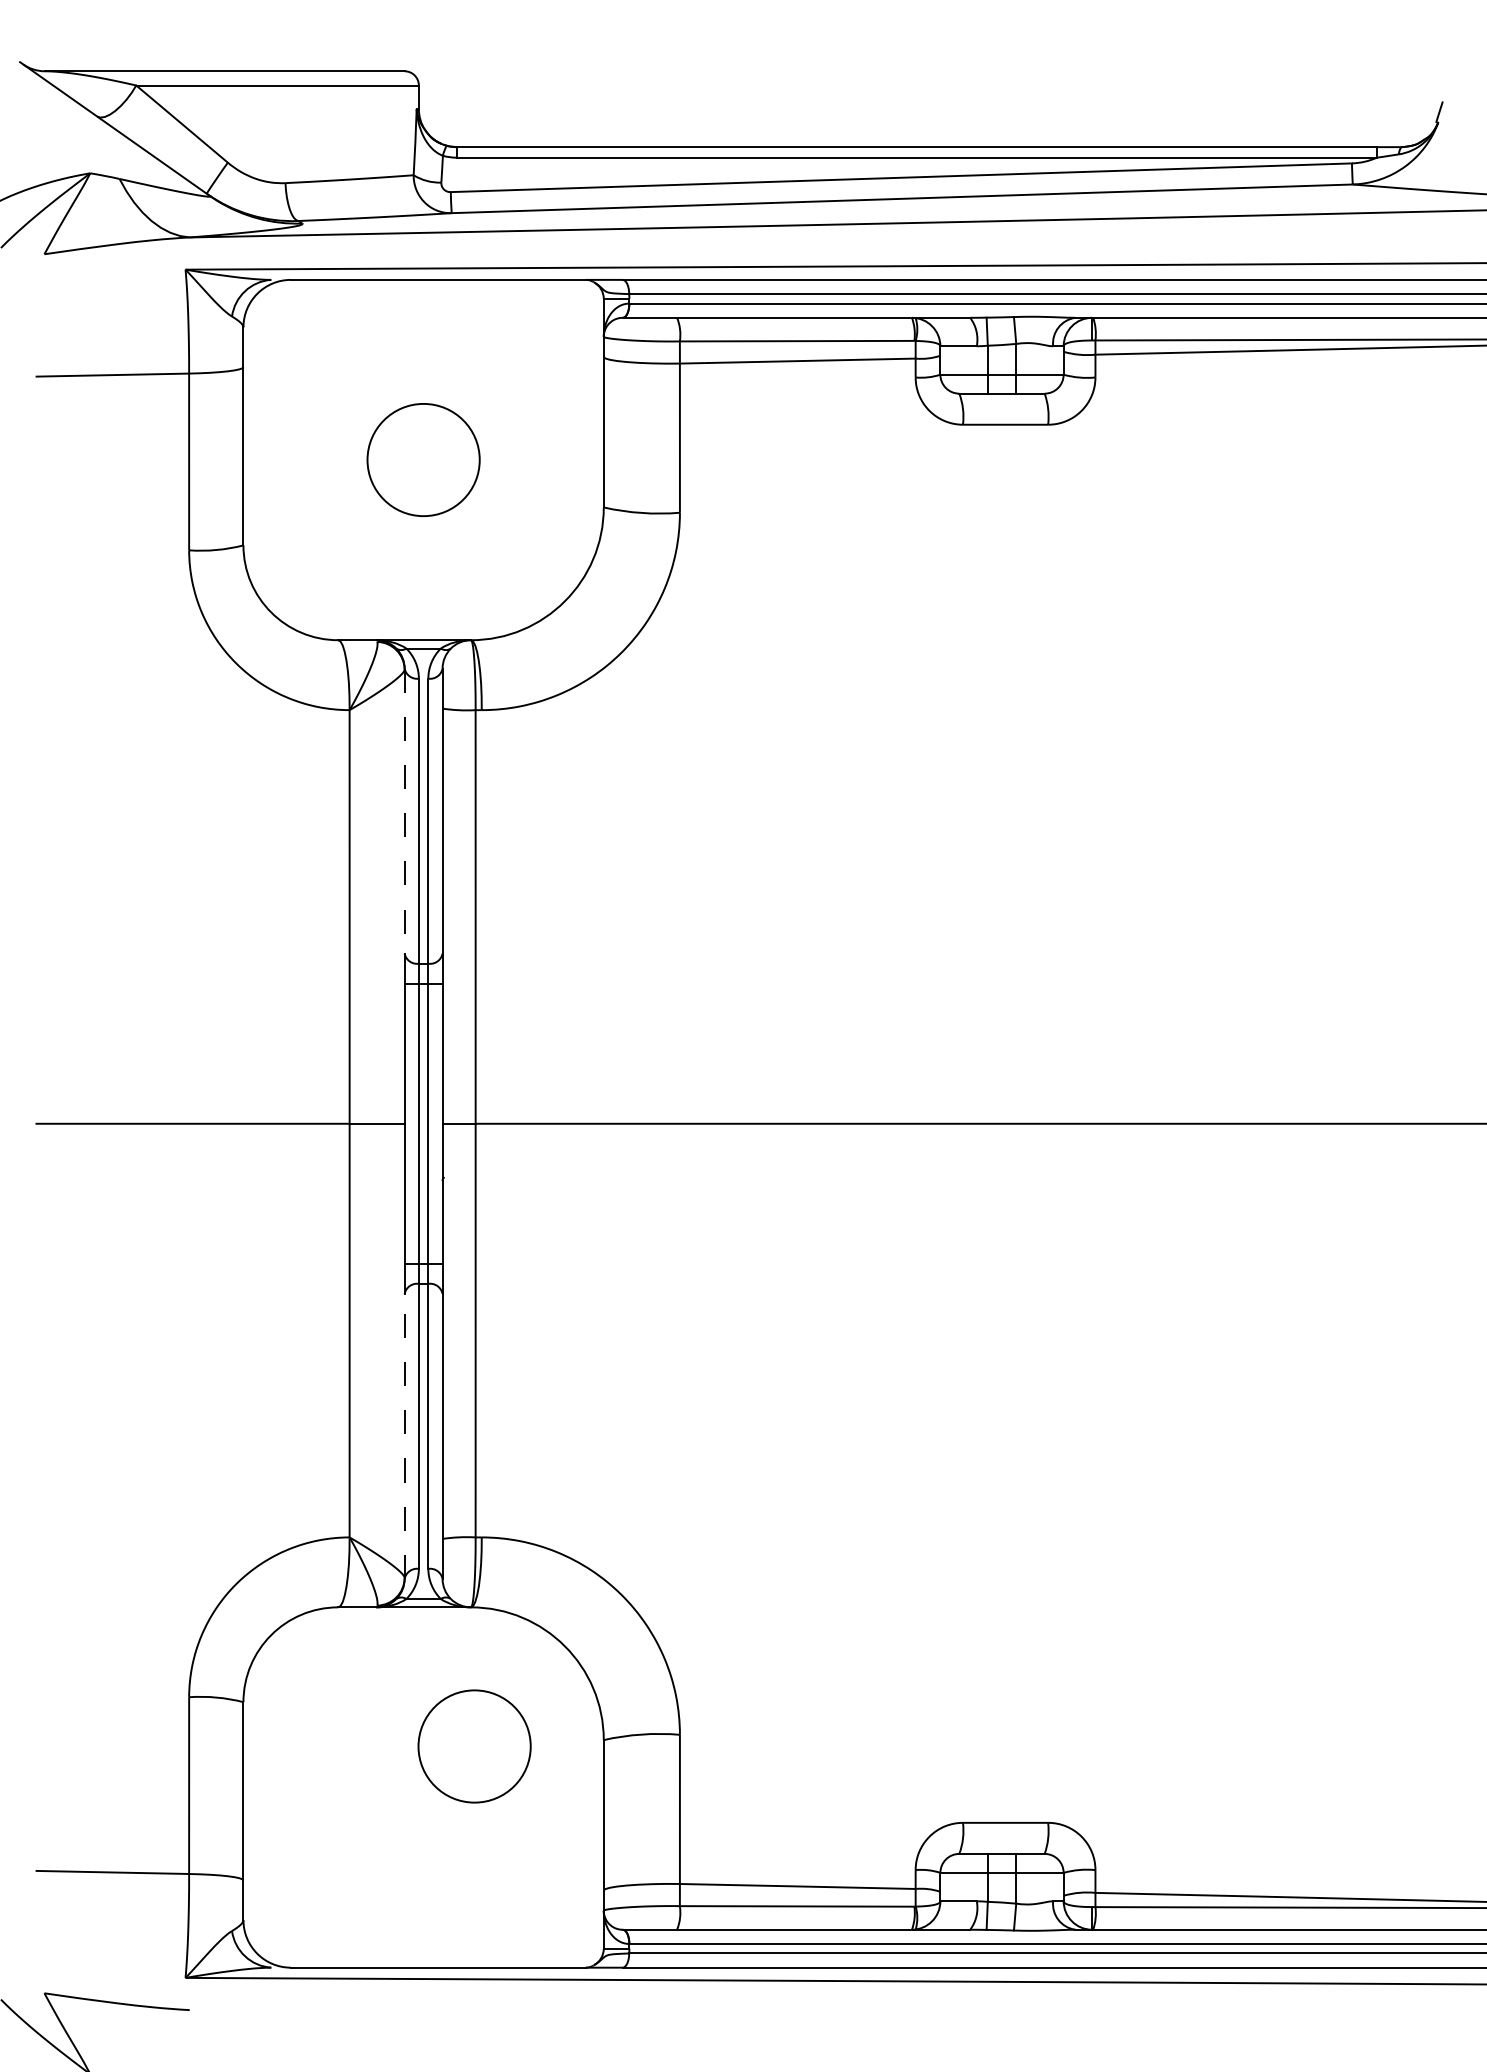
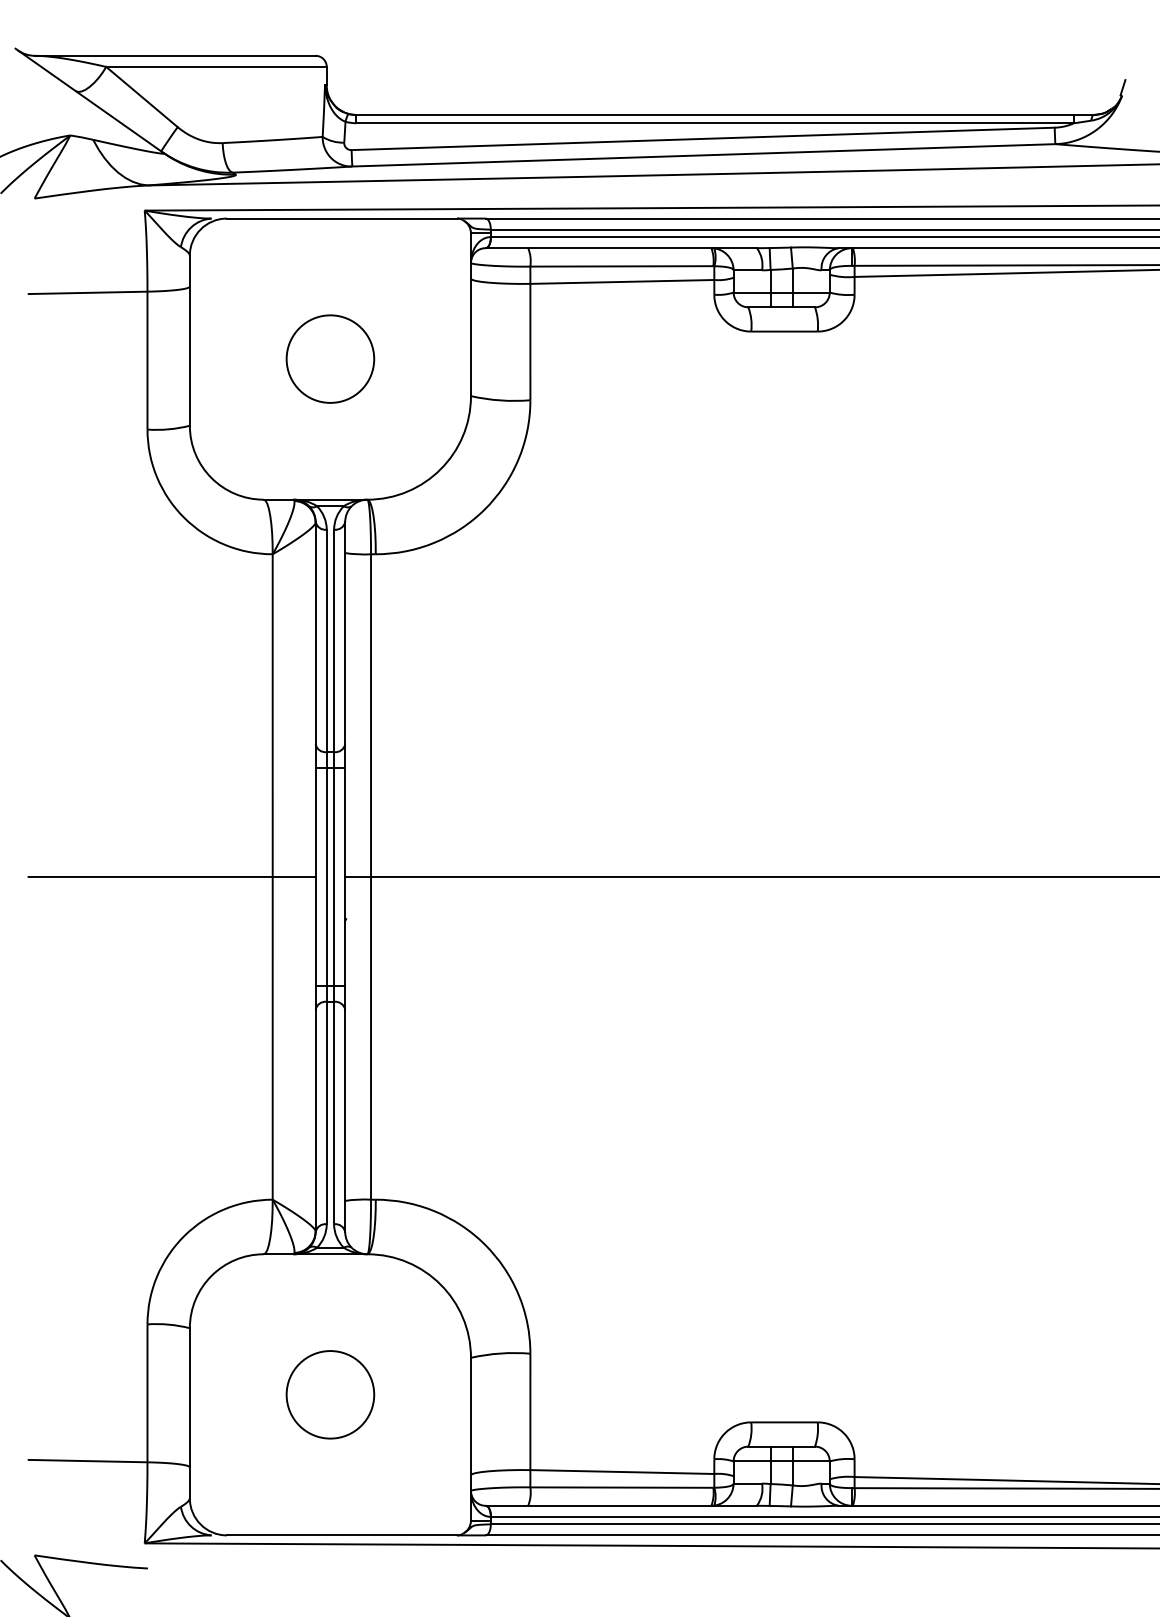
line: (404, 811) -> (315, 633), dashed -> solid
line: (404, 1436) -> (315, 1120), dashed -> solid
circle: (474, 1746) -> (330, 1394), moved

